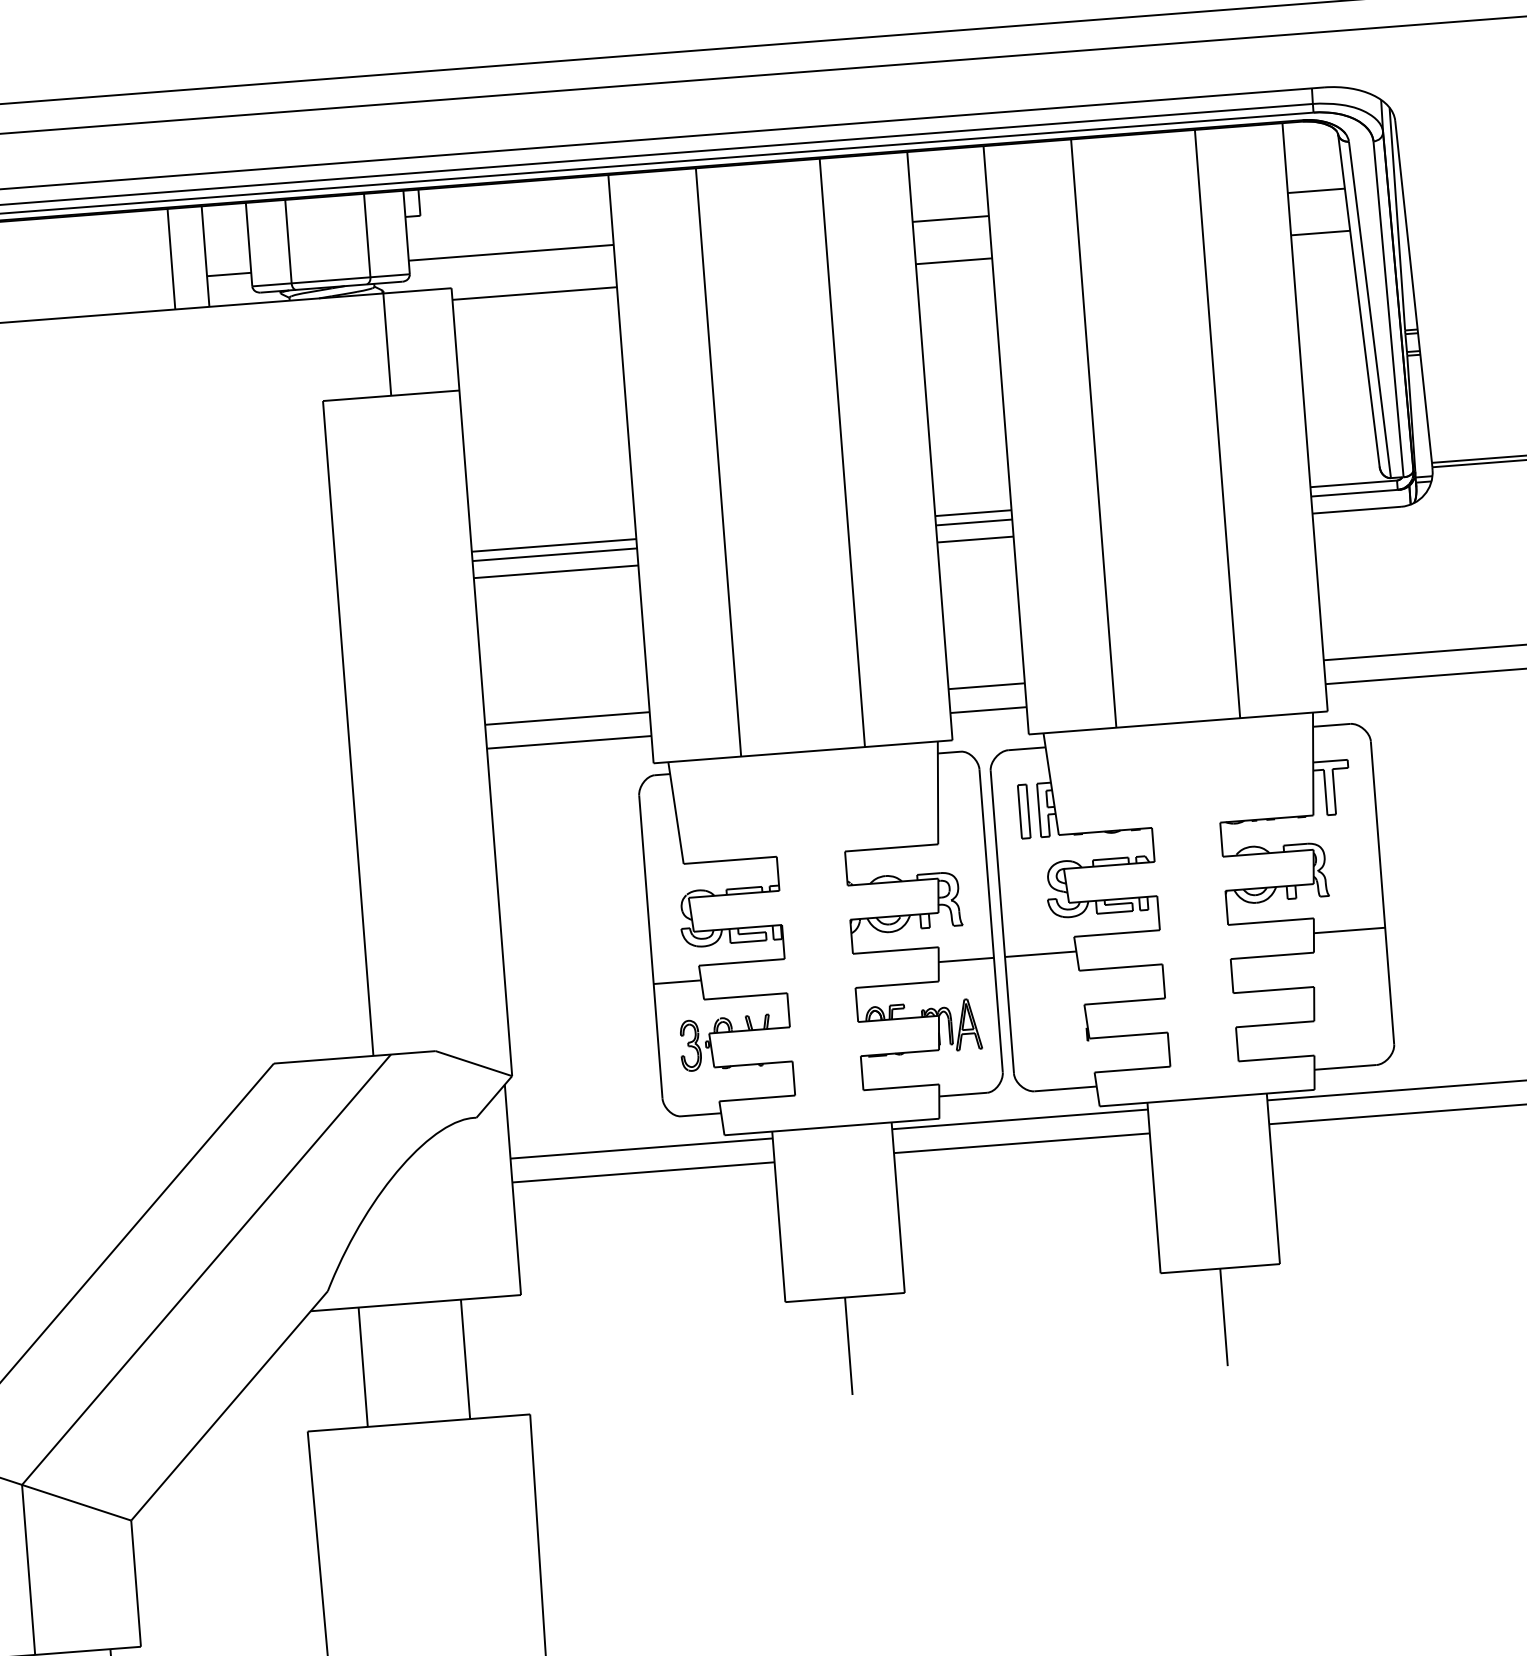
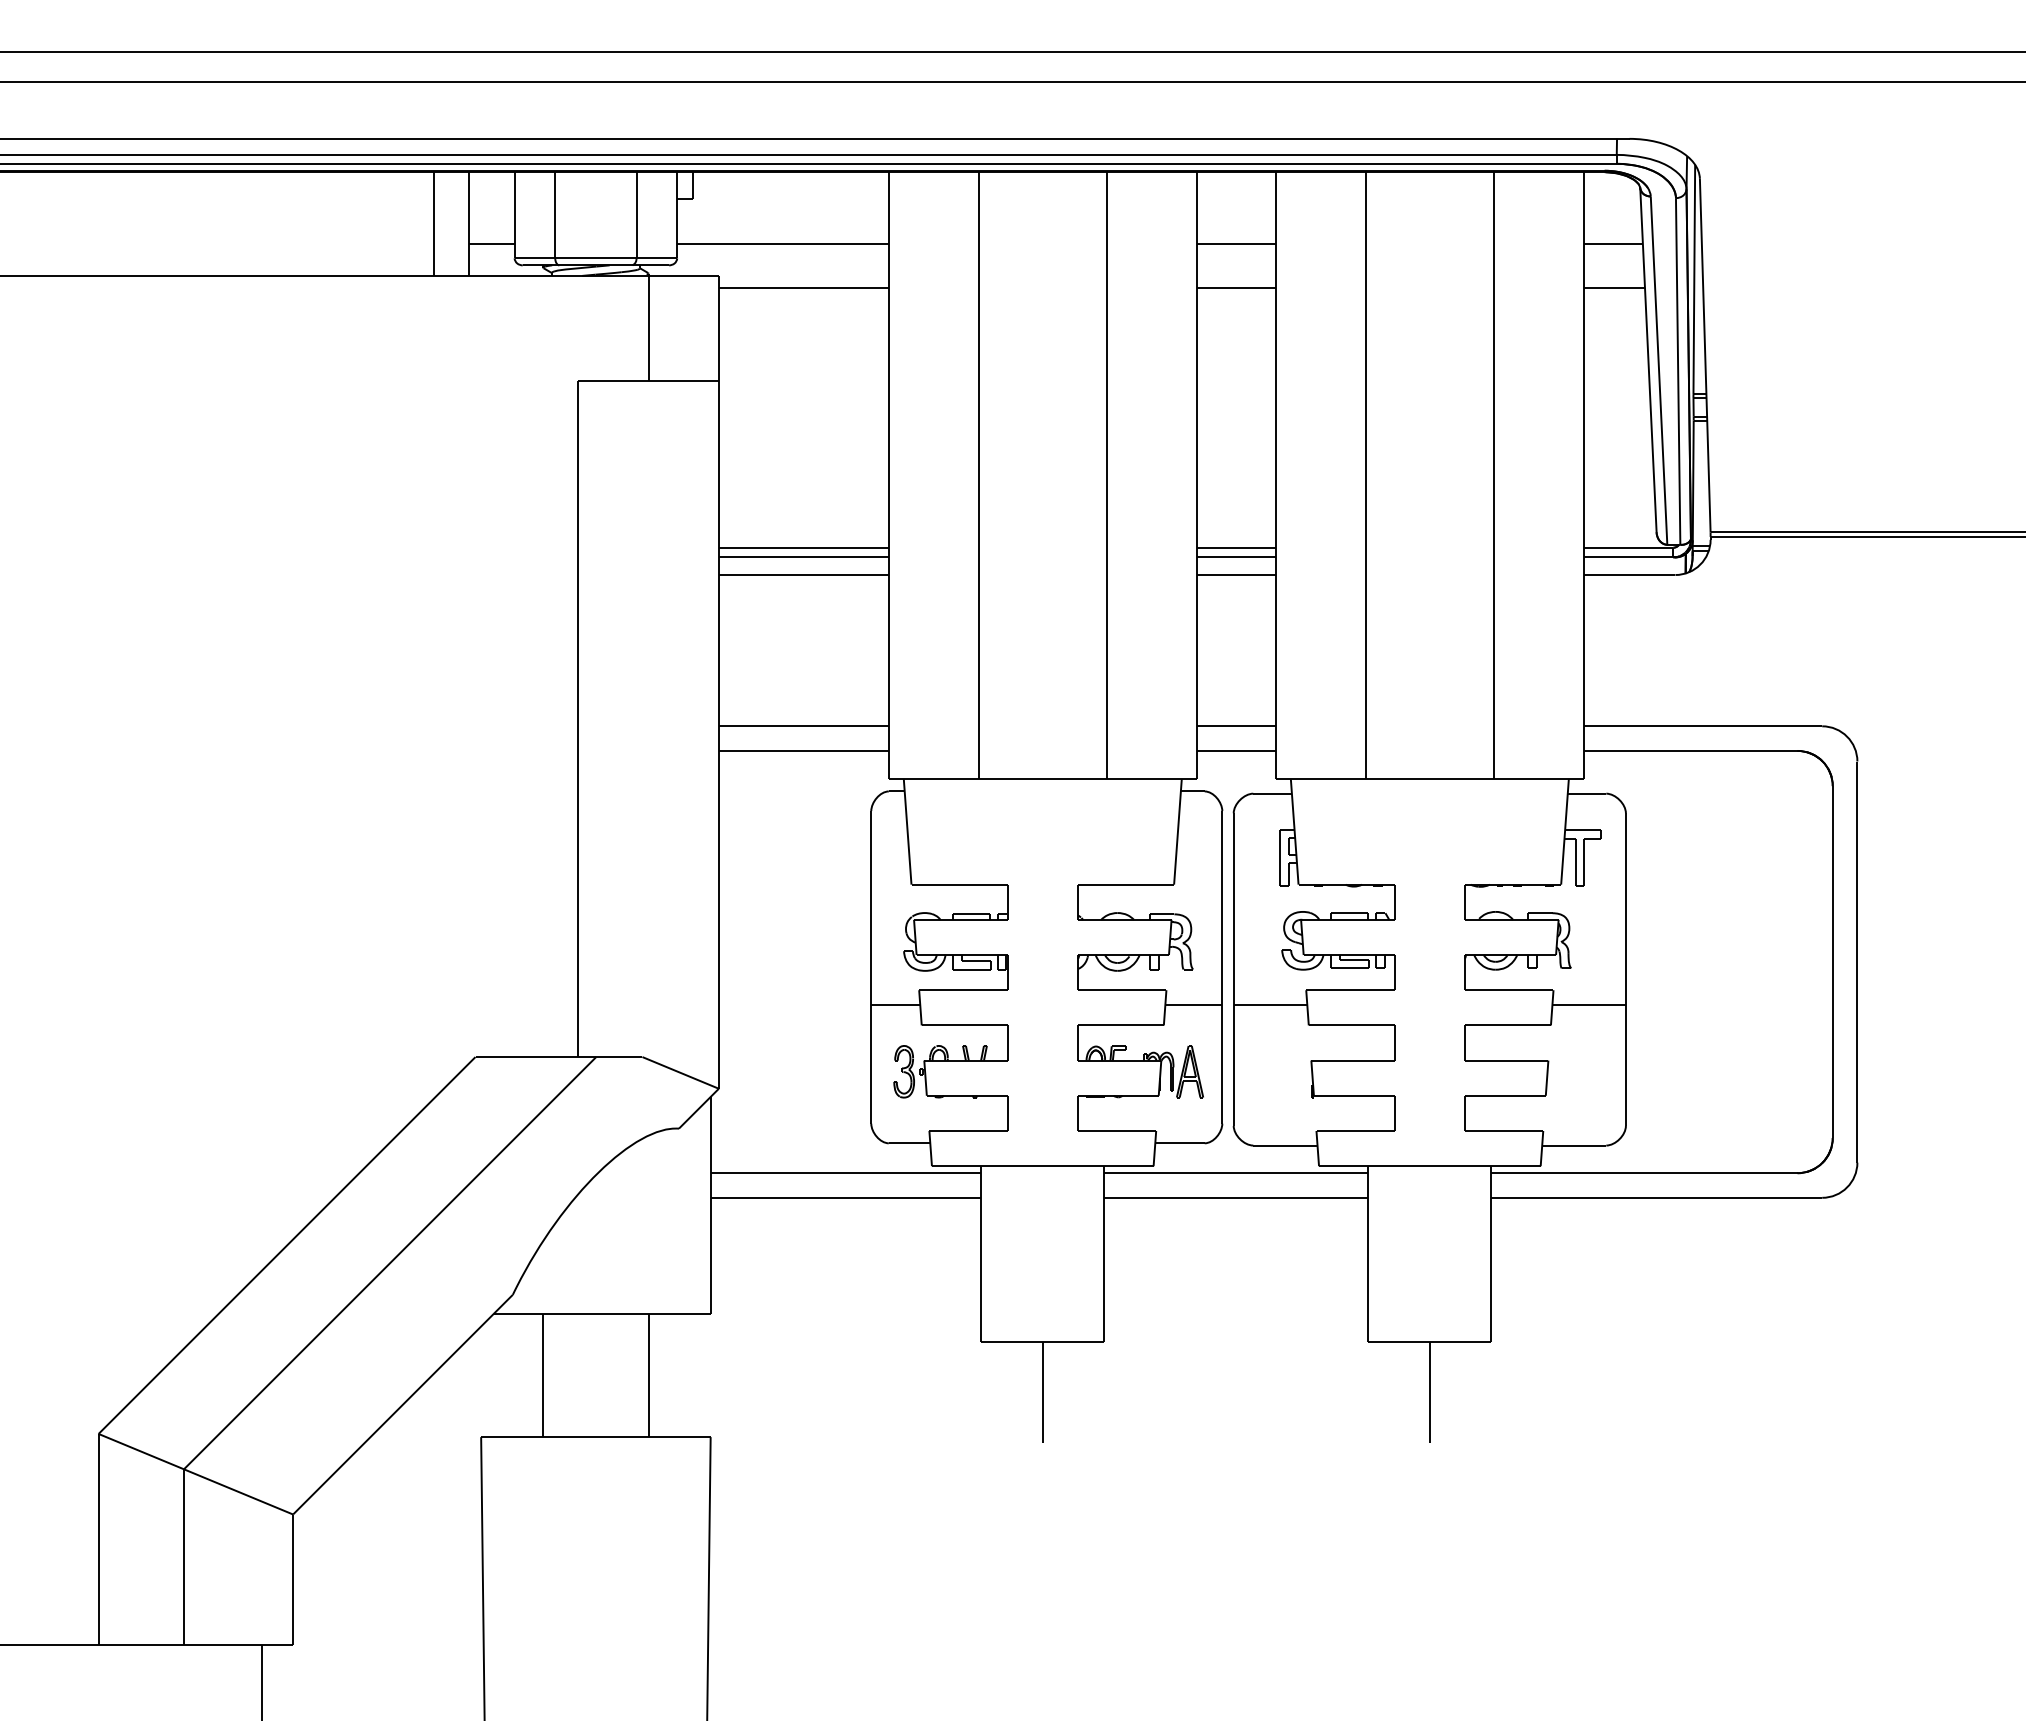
part: (1023, 811) -> (1264, 857), removed

